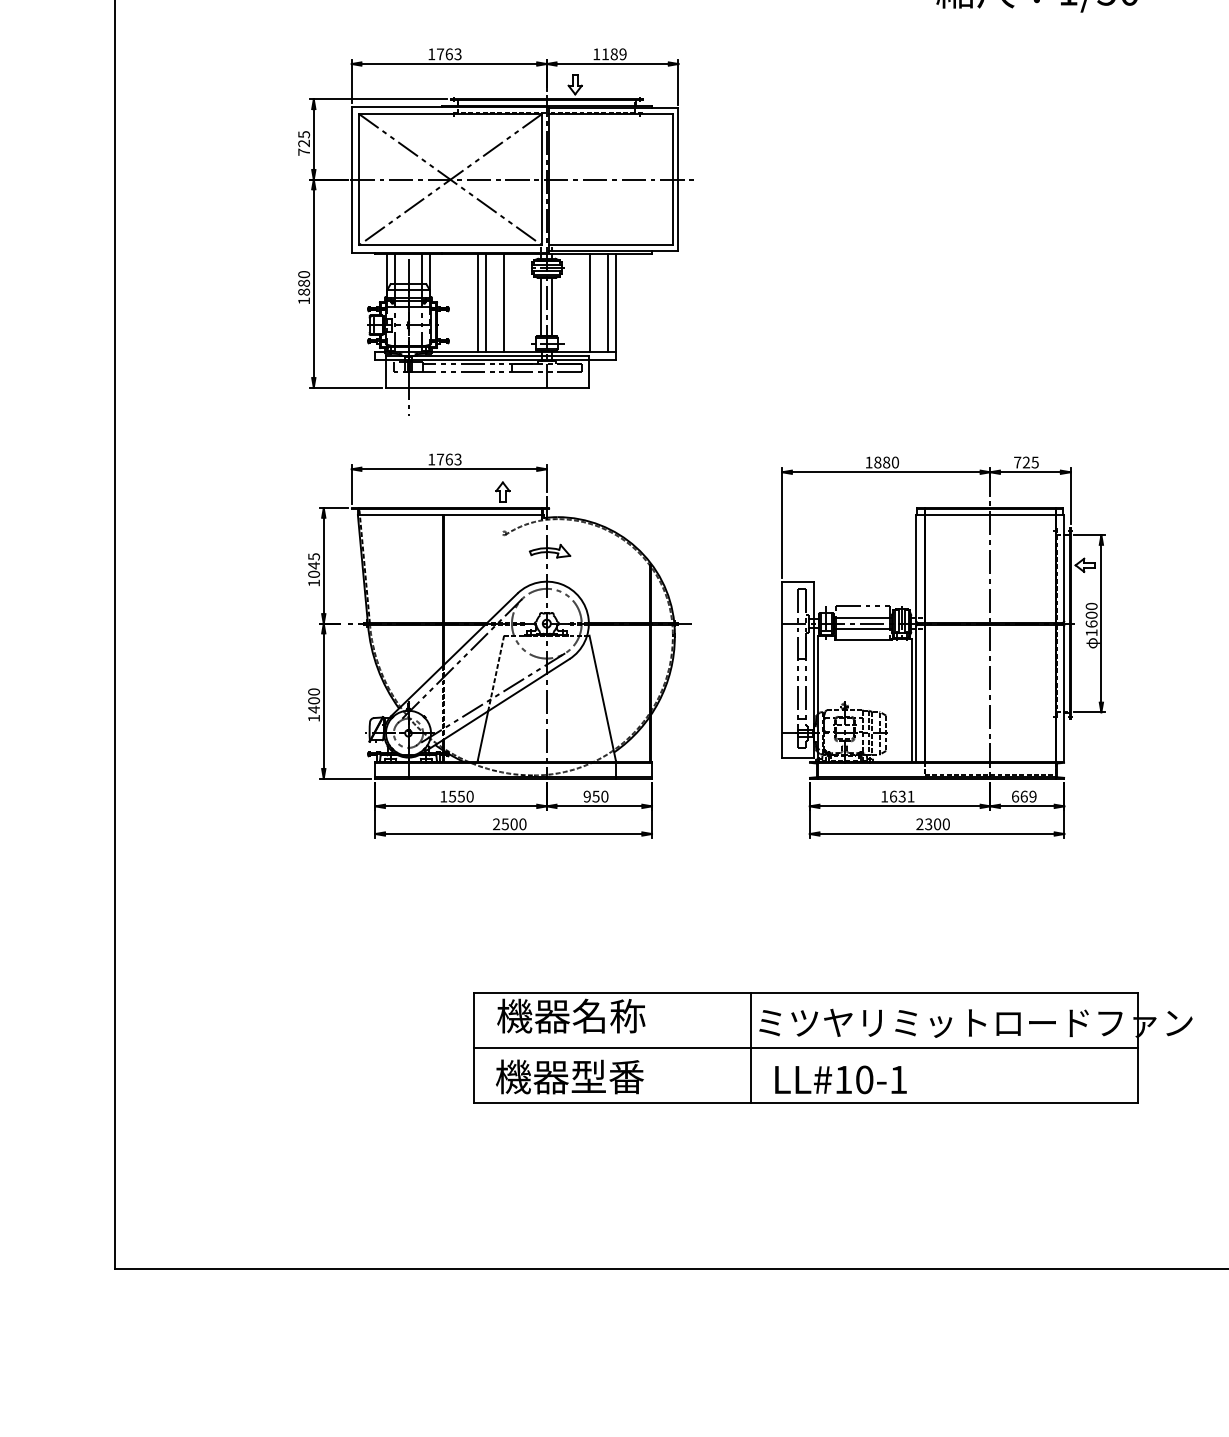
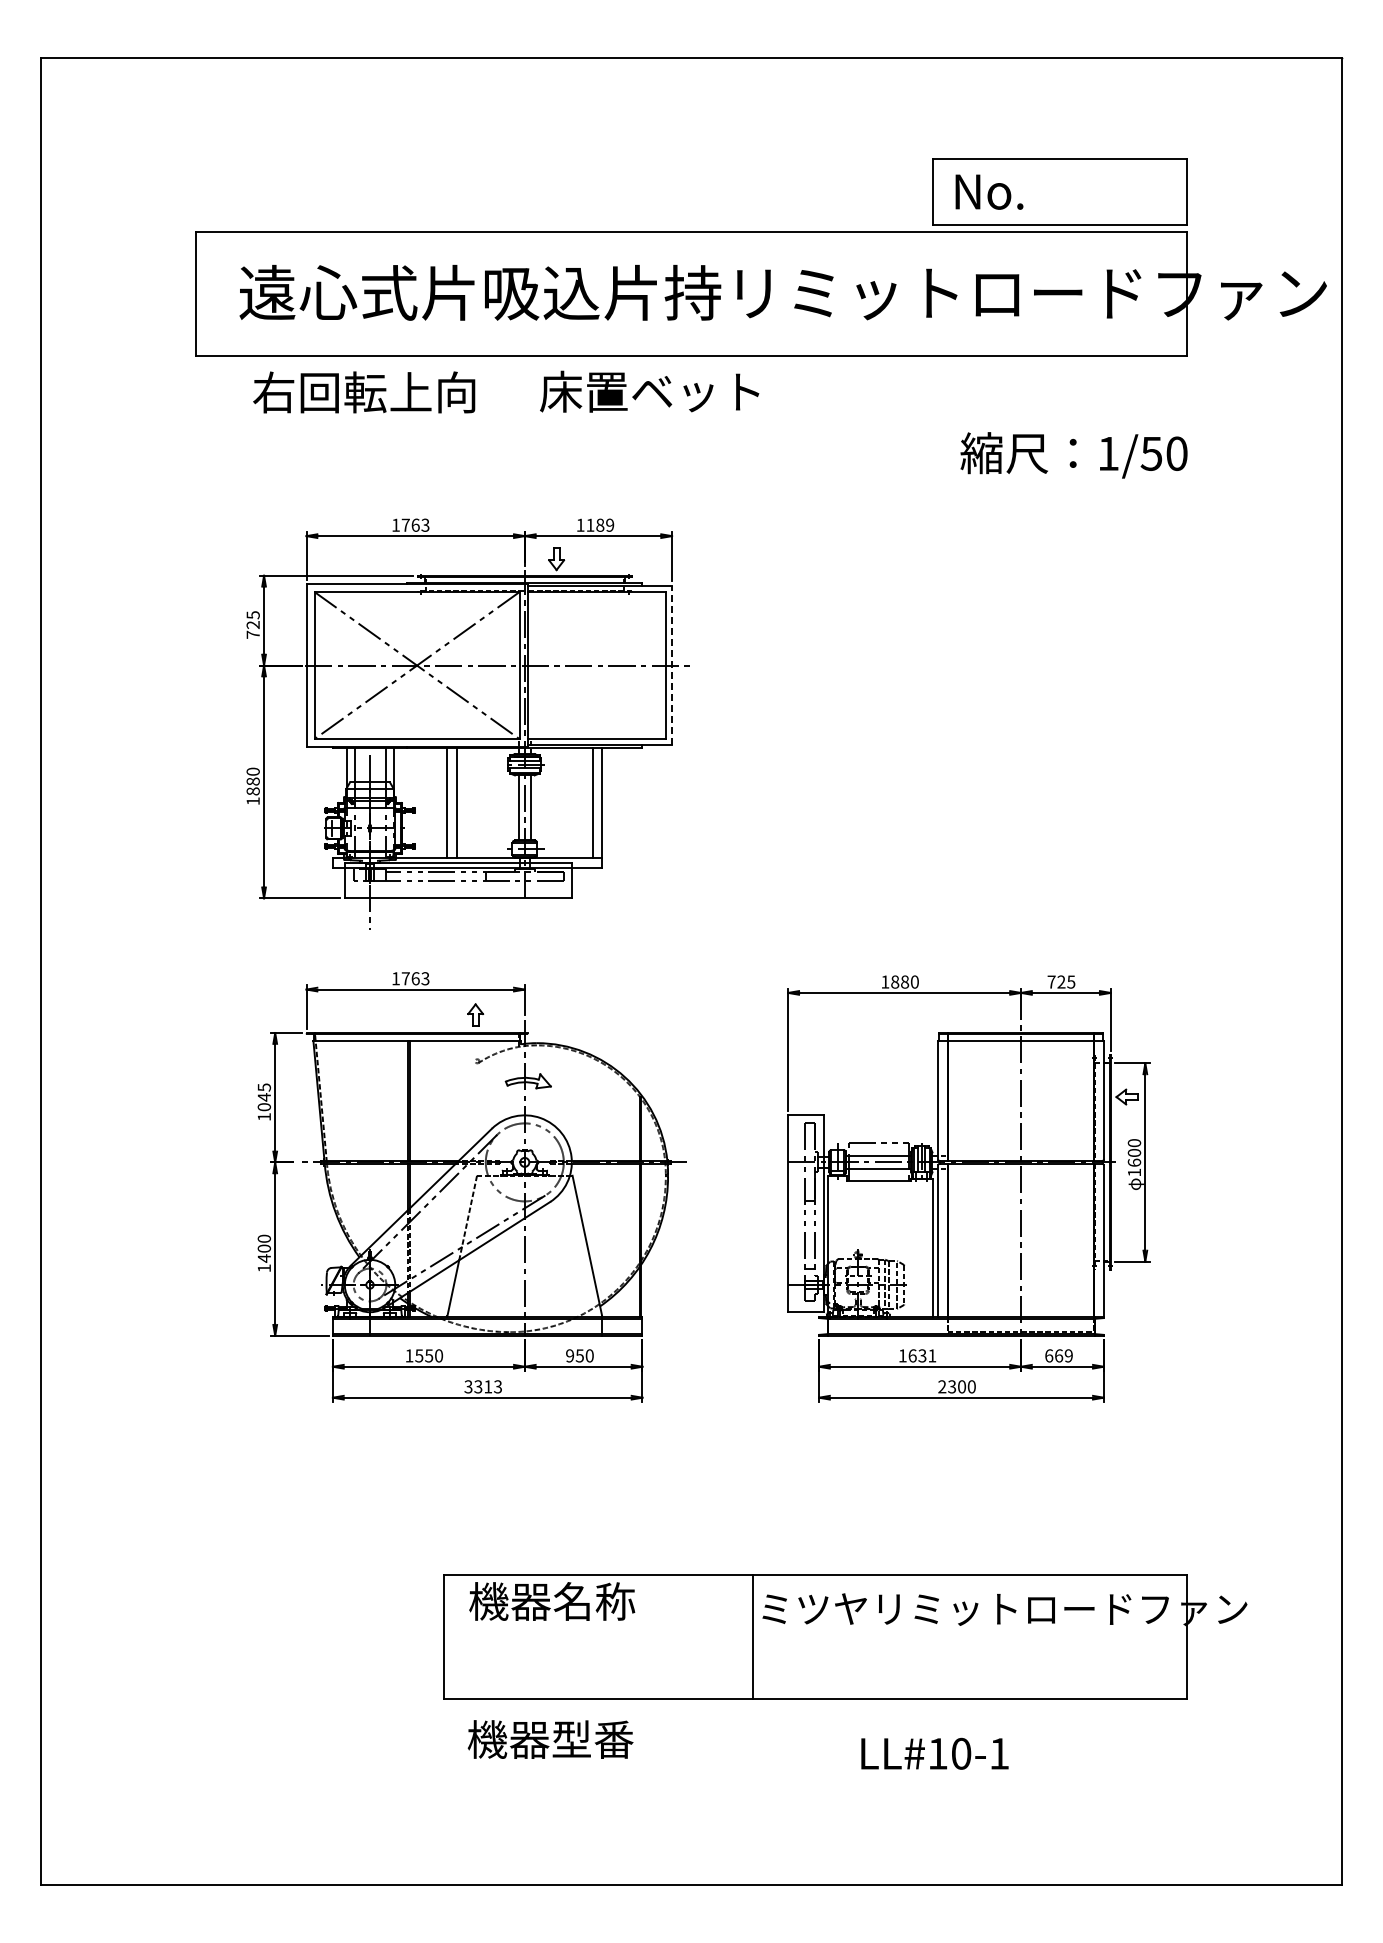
line: (678, 179) -> (672, 665), solid -> dashed
line: (504, 302) -> (477, 803), removed
line: (589, 302) -> (572, 803), removed
text: (509, 824) -> (483, 1386), 2500 -> 3313
line: (805, 1048) -> (814, 1637), removed
text: (569, 1076) -> (550, 1739), moved
text: (840, 1079) -> (934, 1753), moved

